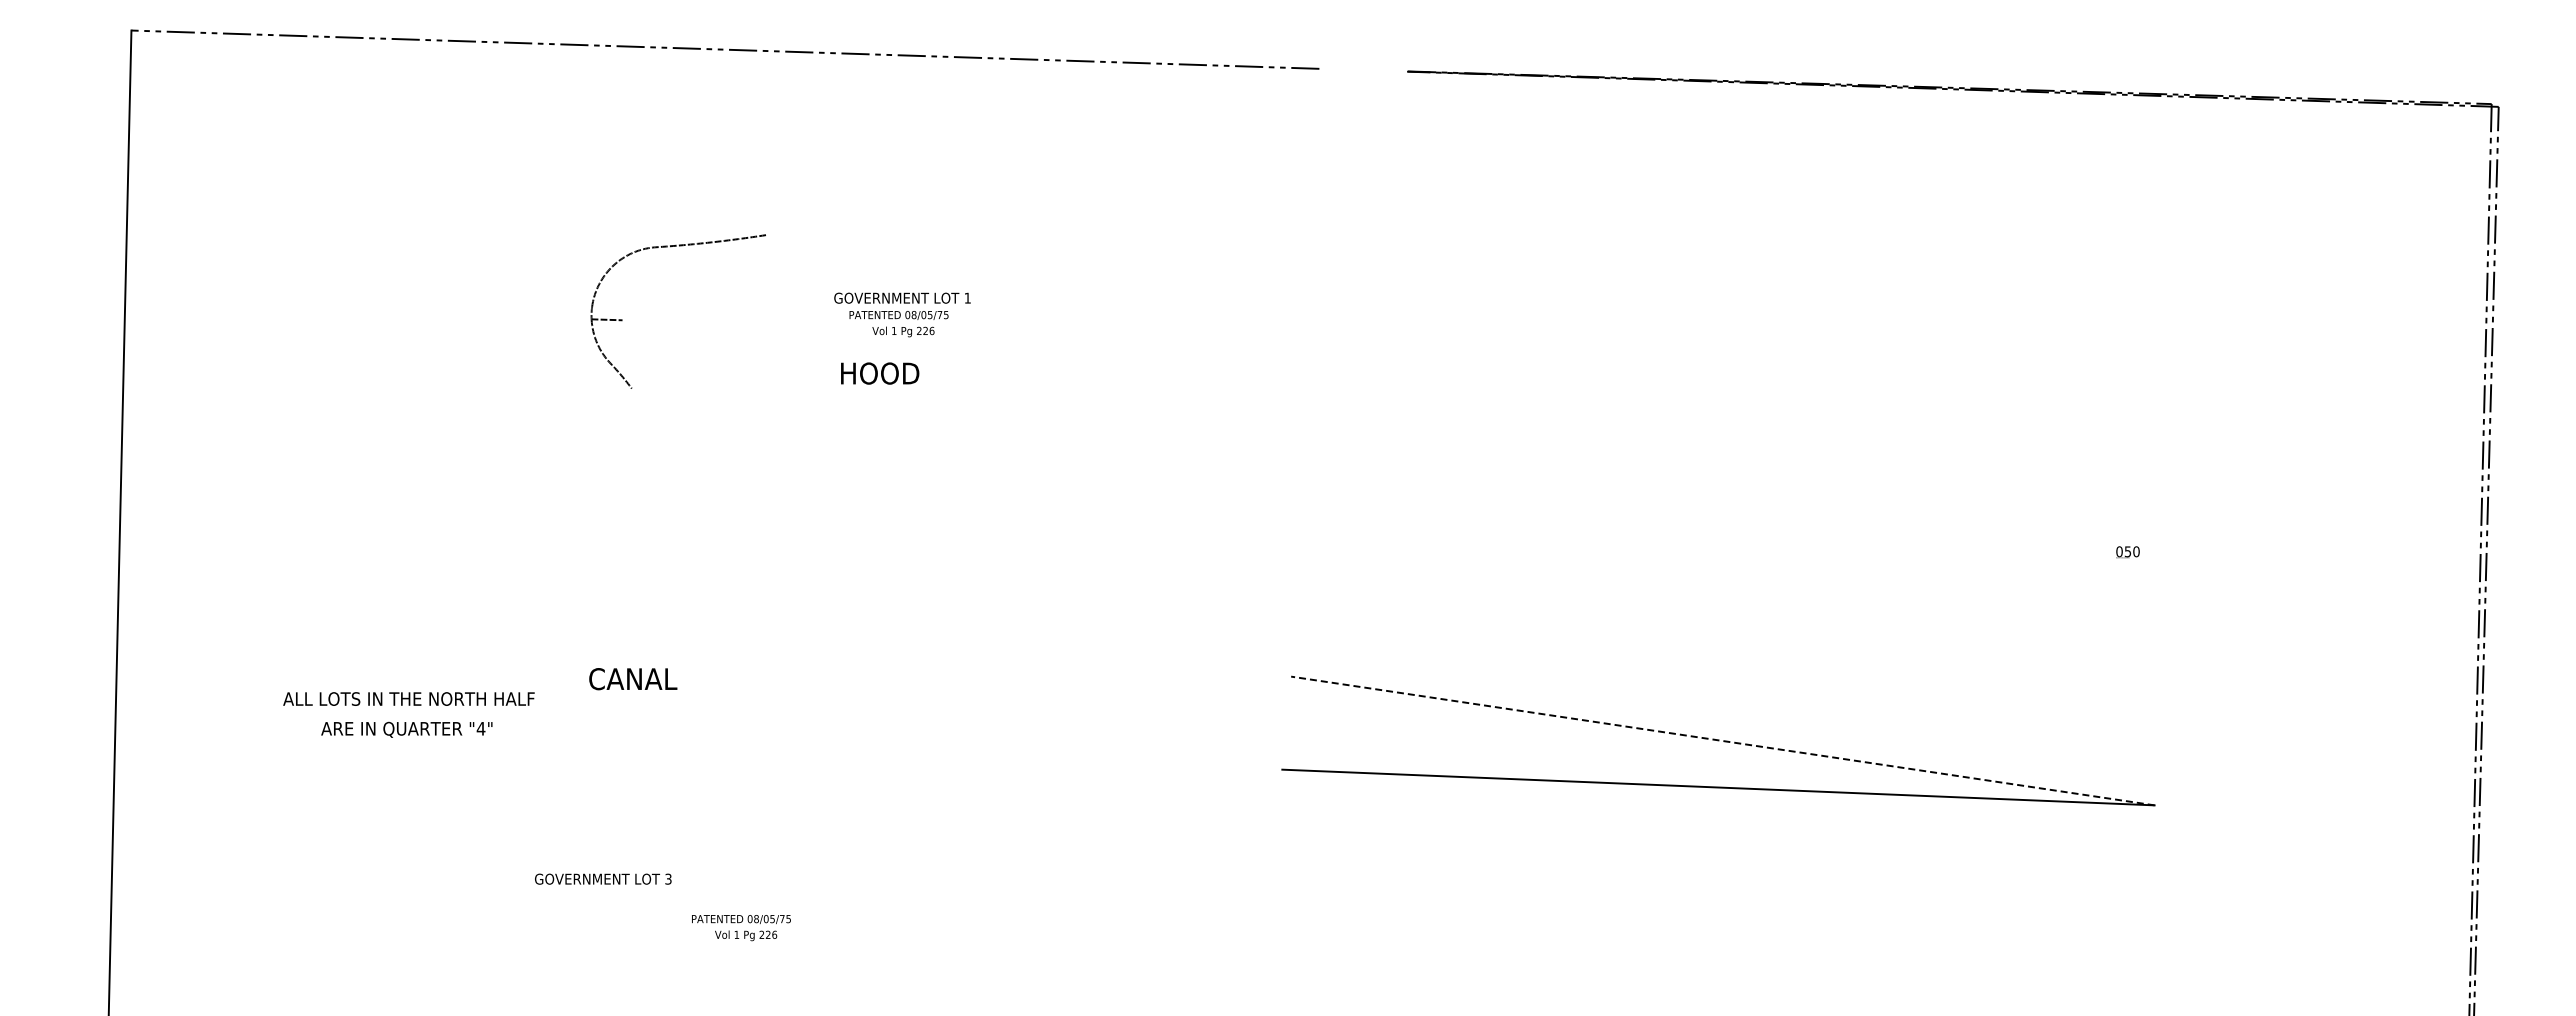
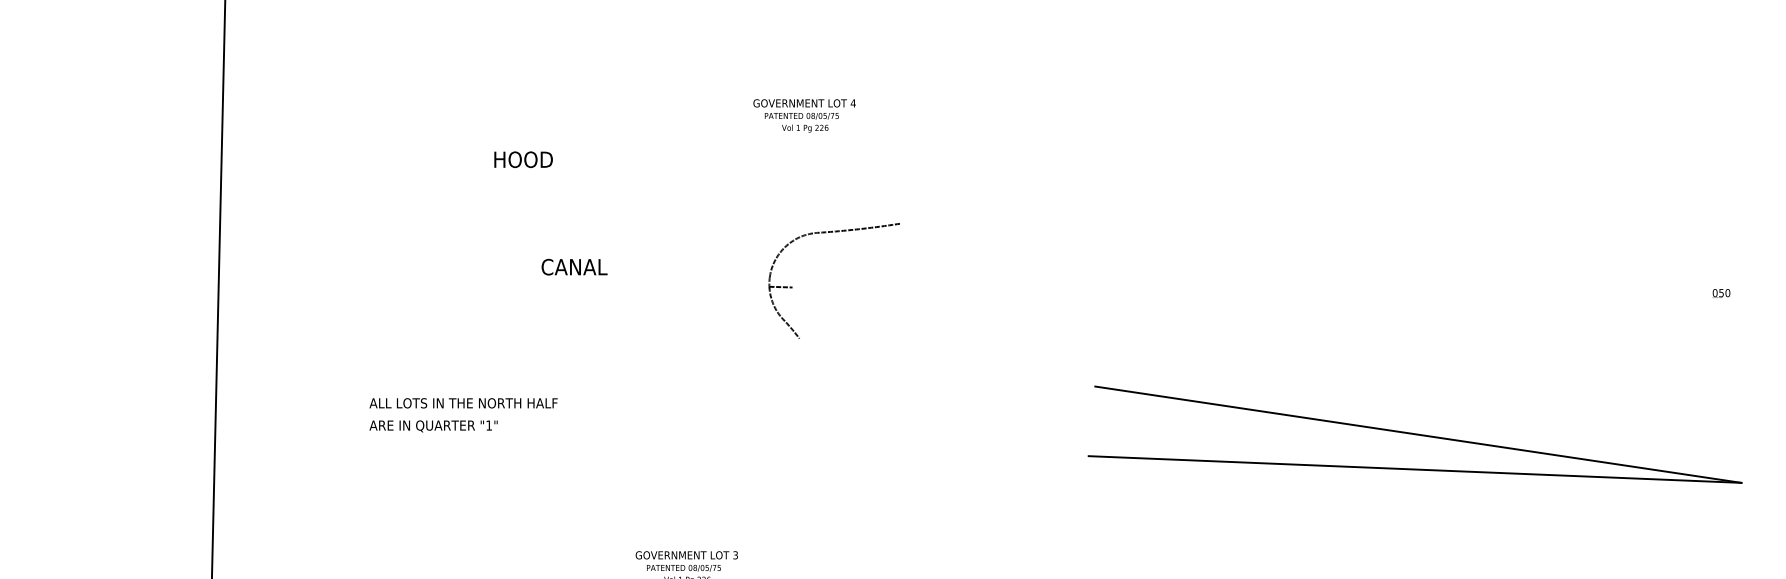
text: (967, 297) -> (853, 102), 1 -> 4
part: (622, 319) -> (792, 286), moved
text: (880, 373) -> (523, 159), moved
text: (633, 679) -> (574, 267), moved
text: (408, 698) -> (463, 402), moved
text: (480, 728) -> (488, 425), "4" -> "1"
line: (1722, 741) -> (1418, 435), dashed -> solid
text: (603, 878) -> (687, 554), moved

